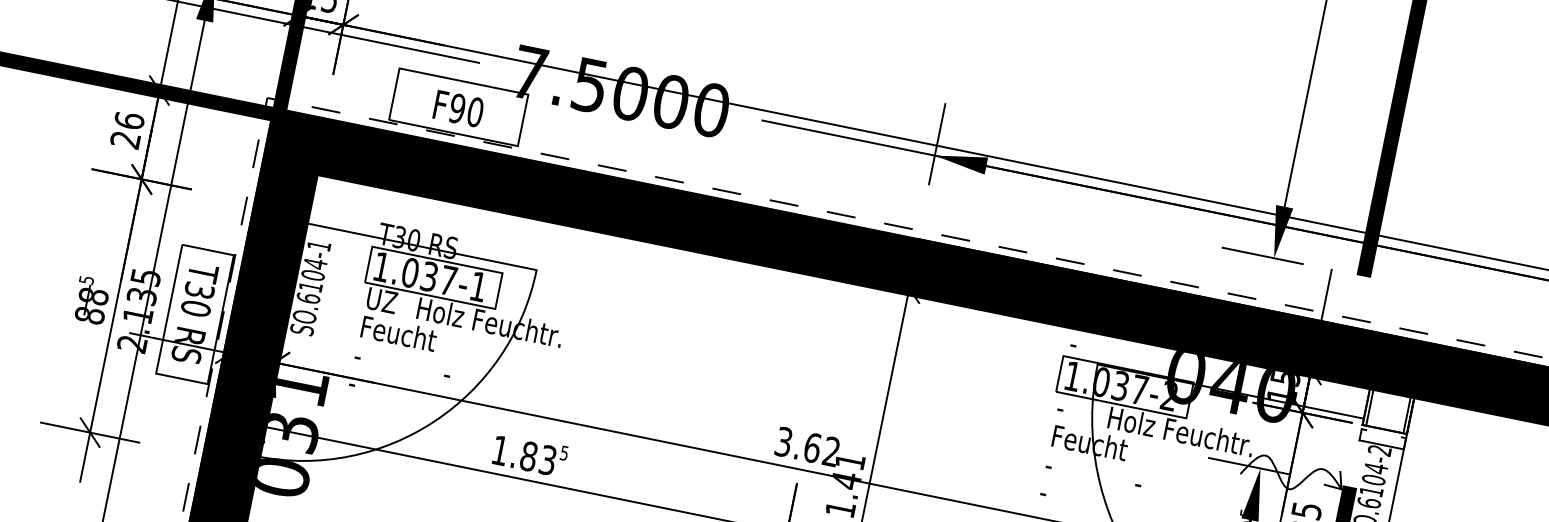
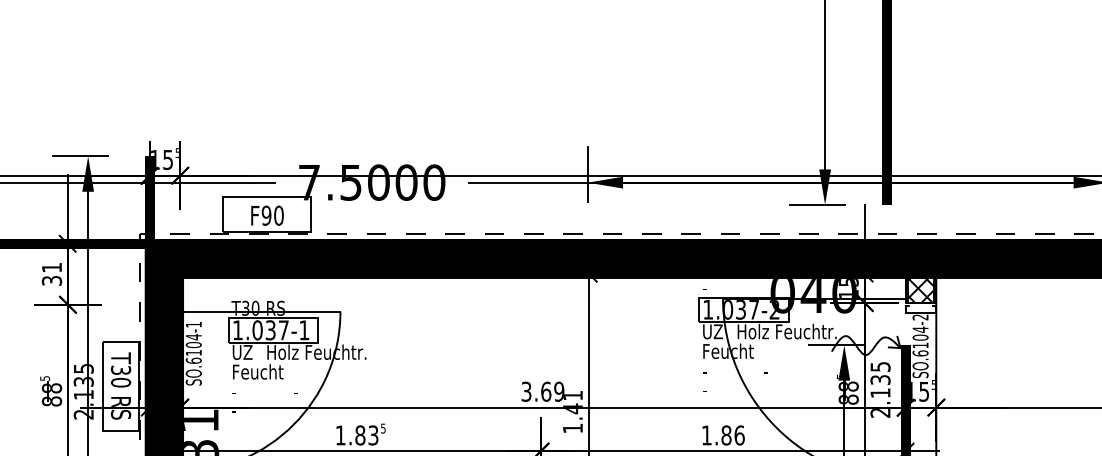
text: (127, 129) -> (51, 273), 26 -> 31
hatch: (1389, 402) -> (920, 284), added
text: (1072, 409) -> (712, 331), - -> UZ
text: (831, 451) -> (559, 391), 3.62 -> 3.69

